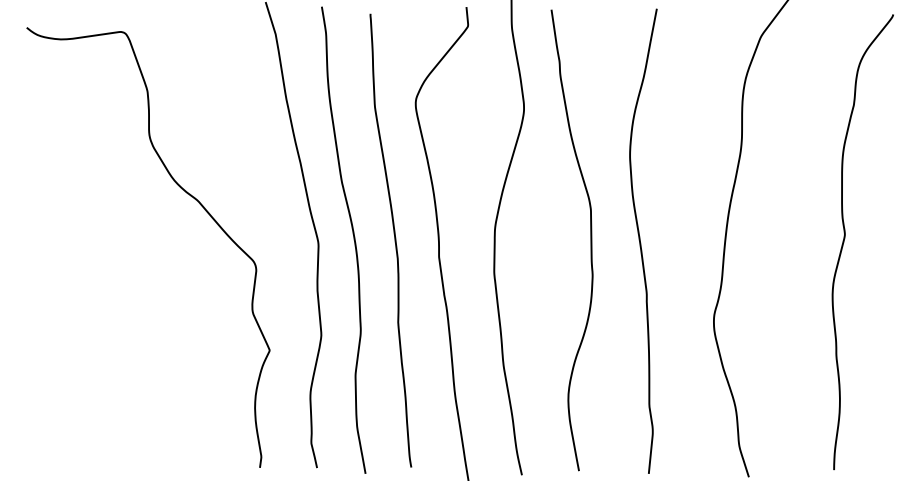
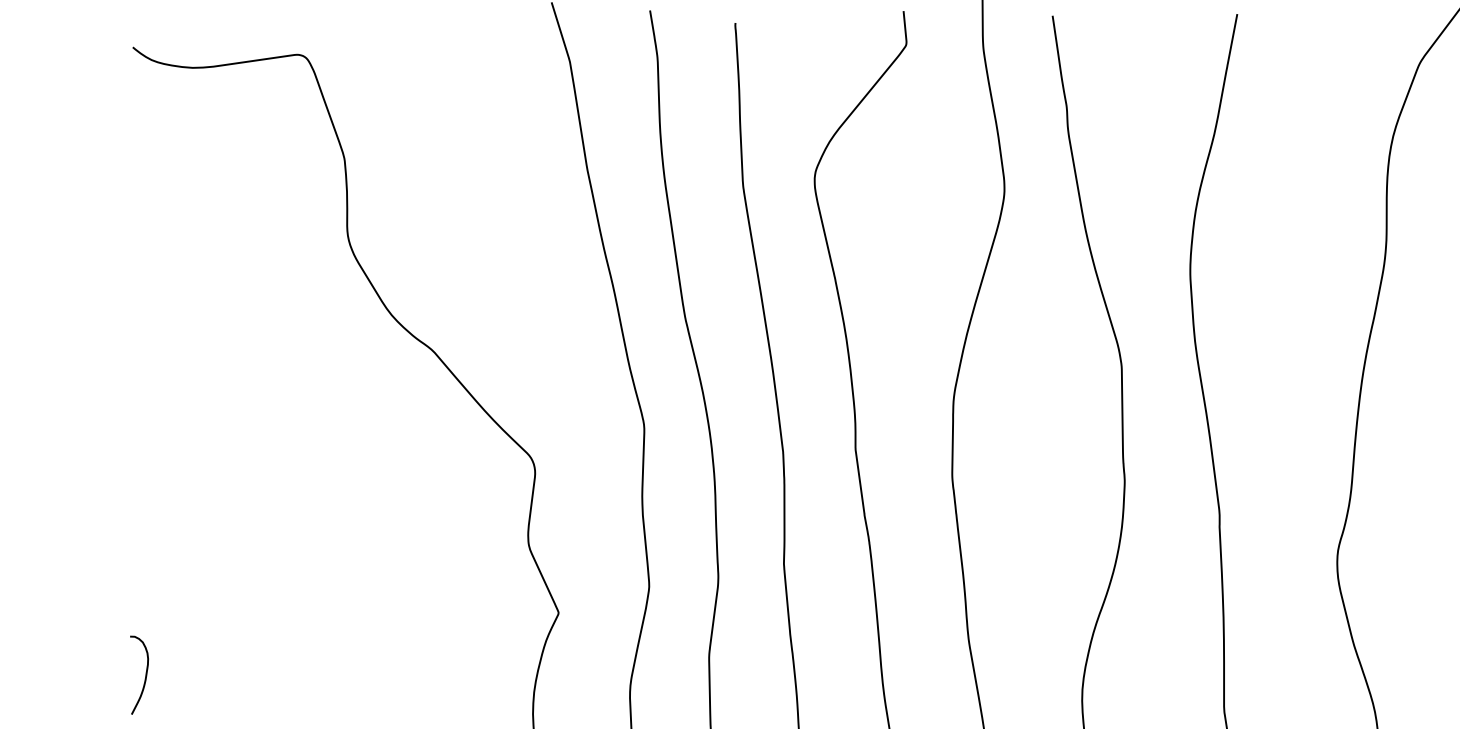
curve: (33, 385) -> (144, 674), added

